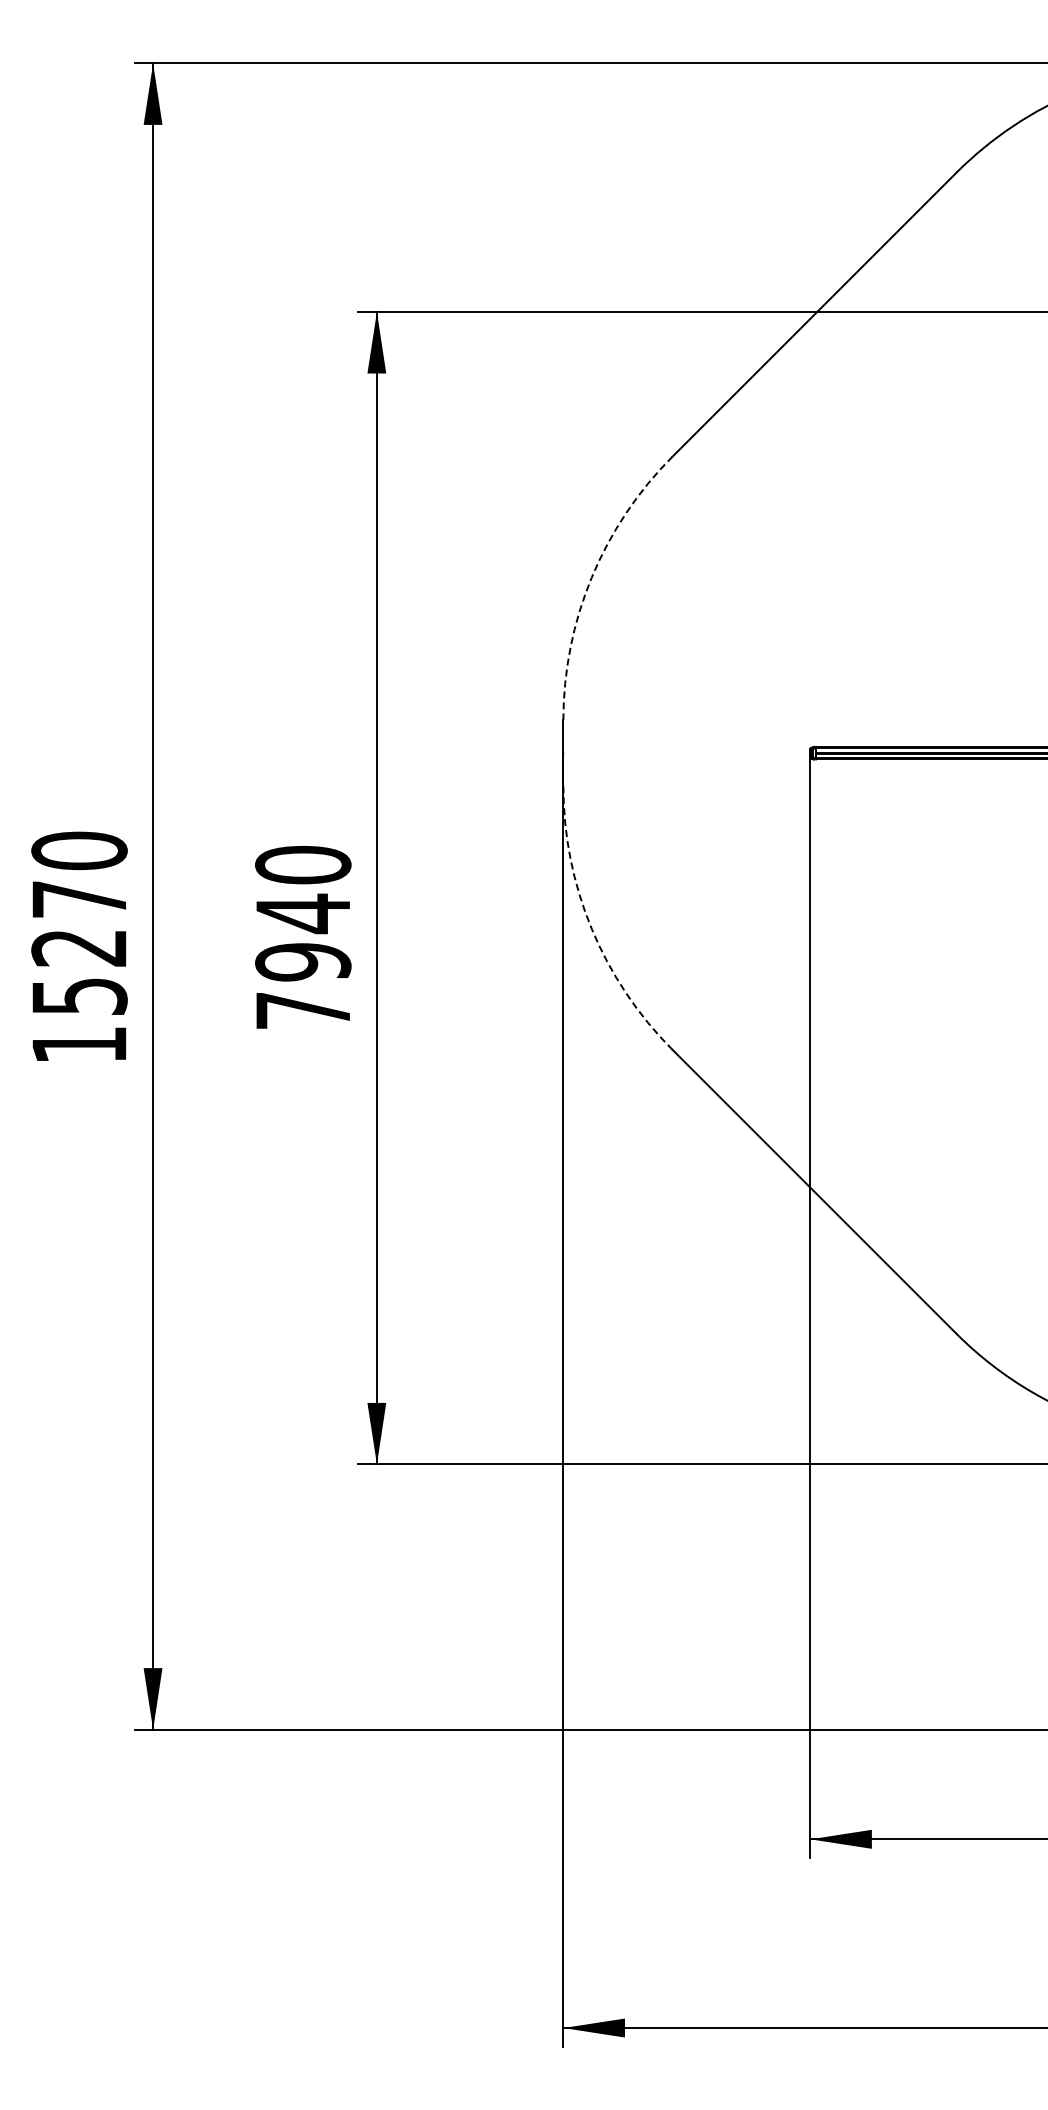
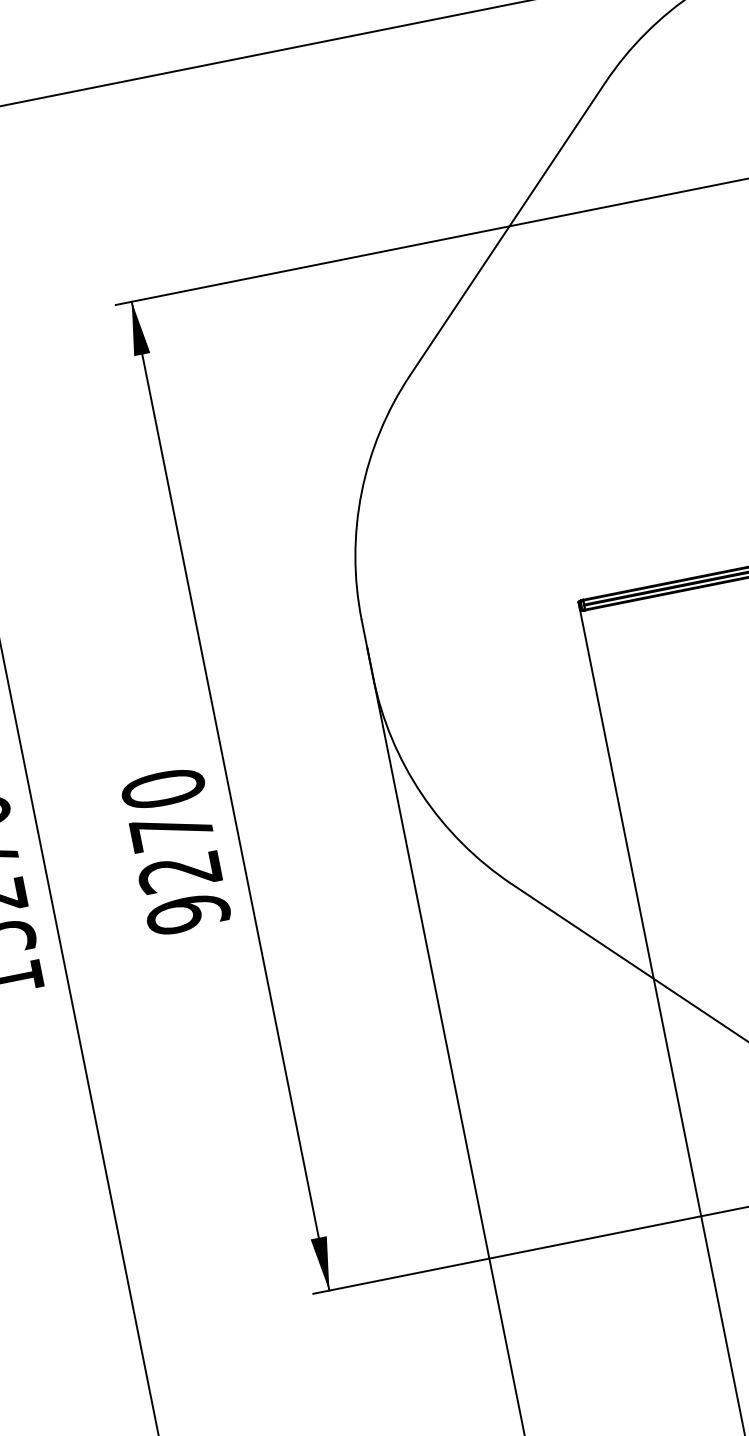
arc: (591, 577) -> (361, 492), dashed -> solid
arc: (591, 928) -> (421, 793), dashed -> solid
text: (303, 961) -> (180, 871), 7940 -> 9270

